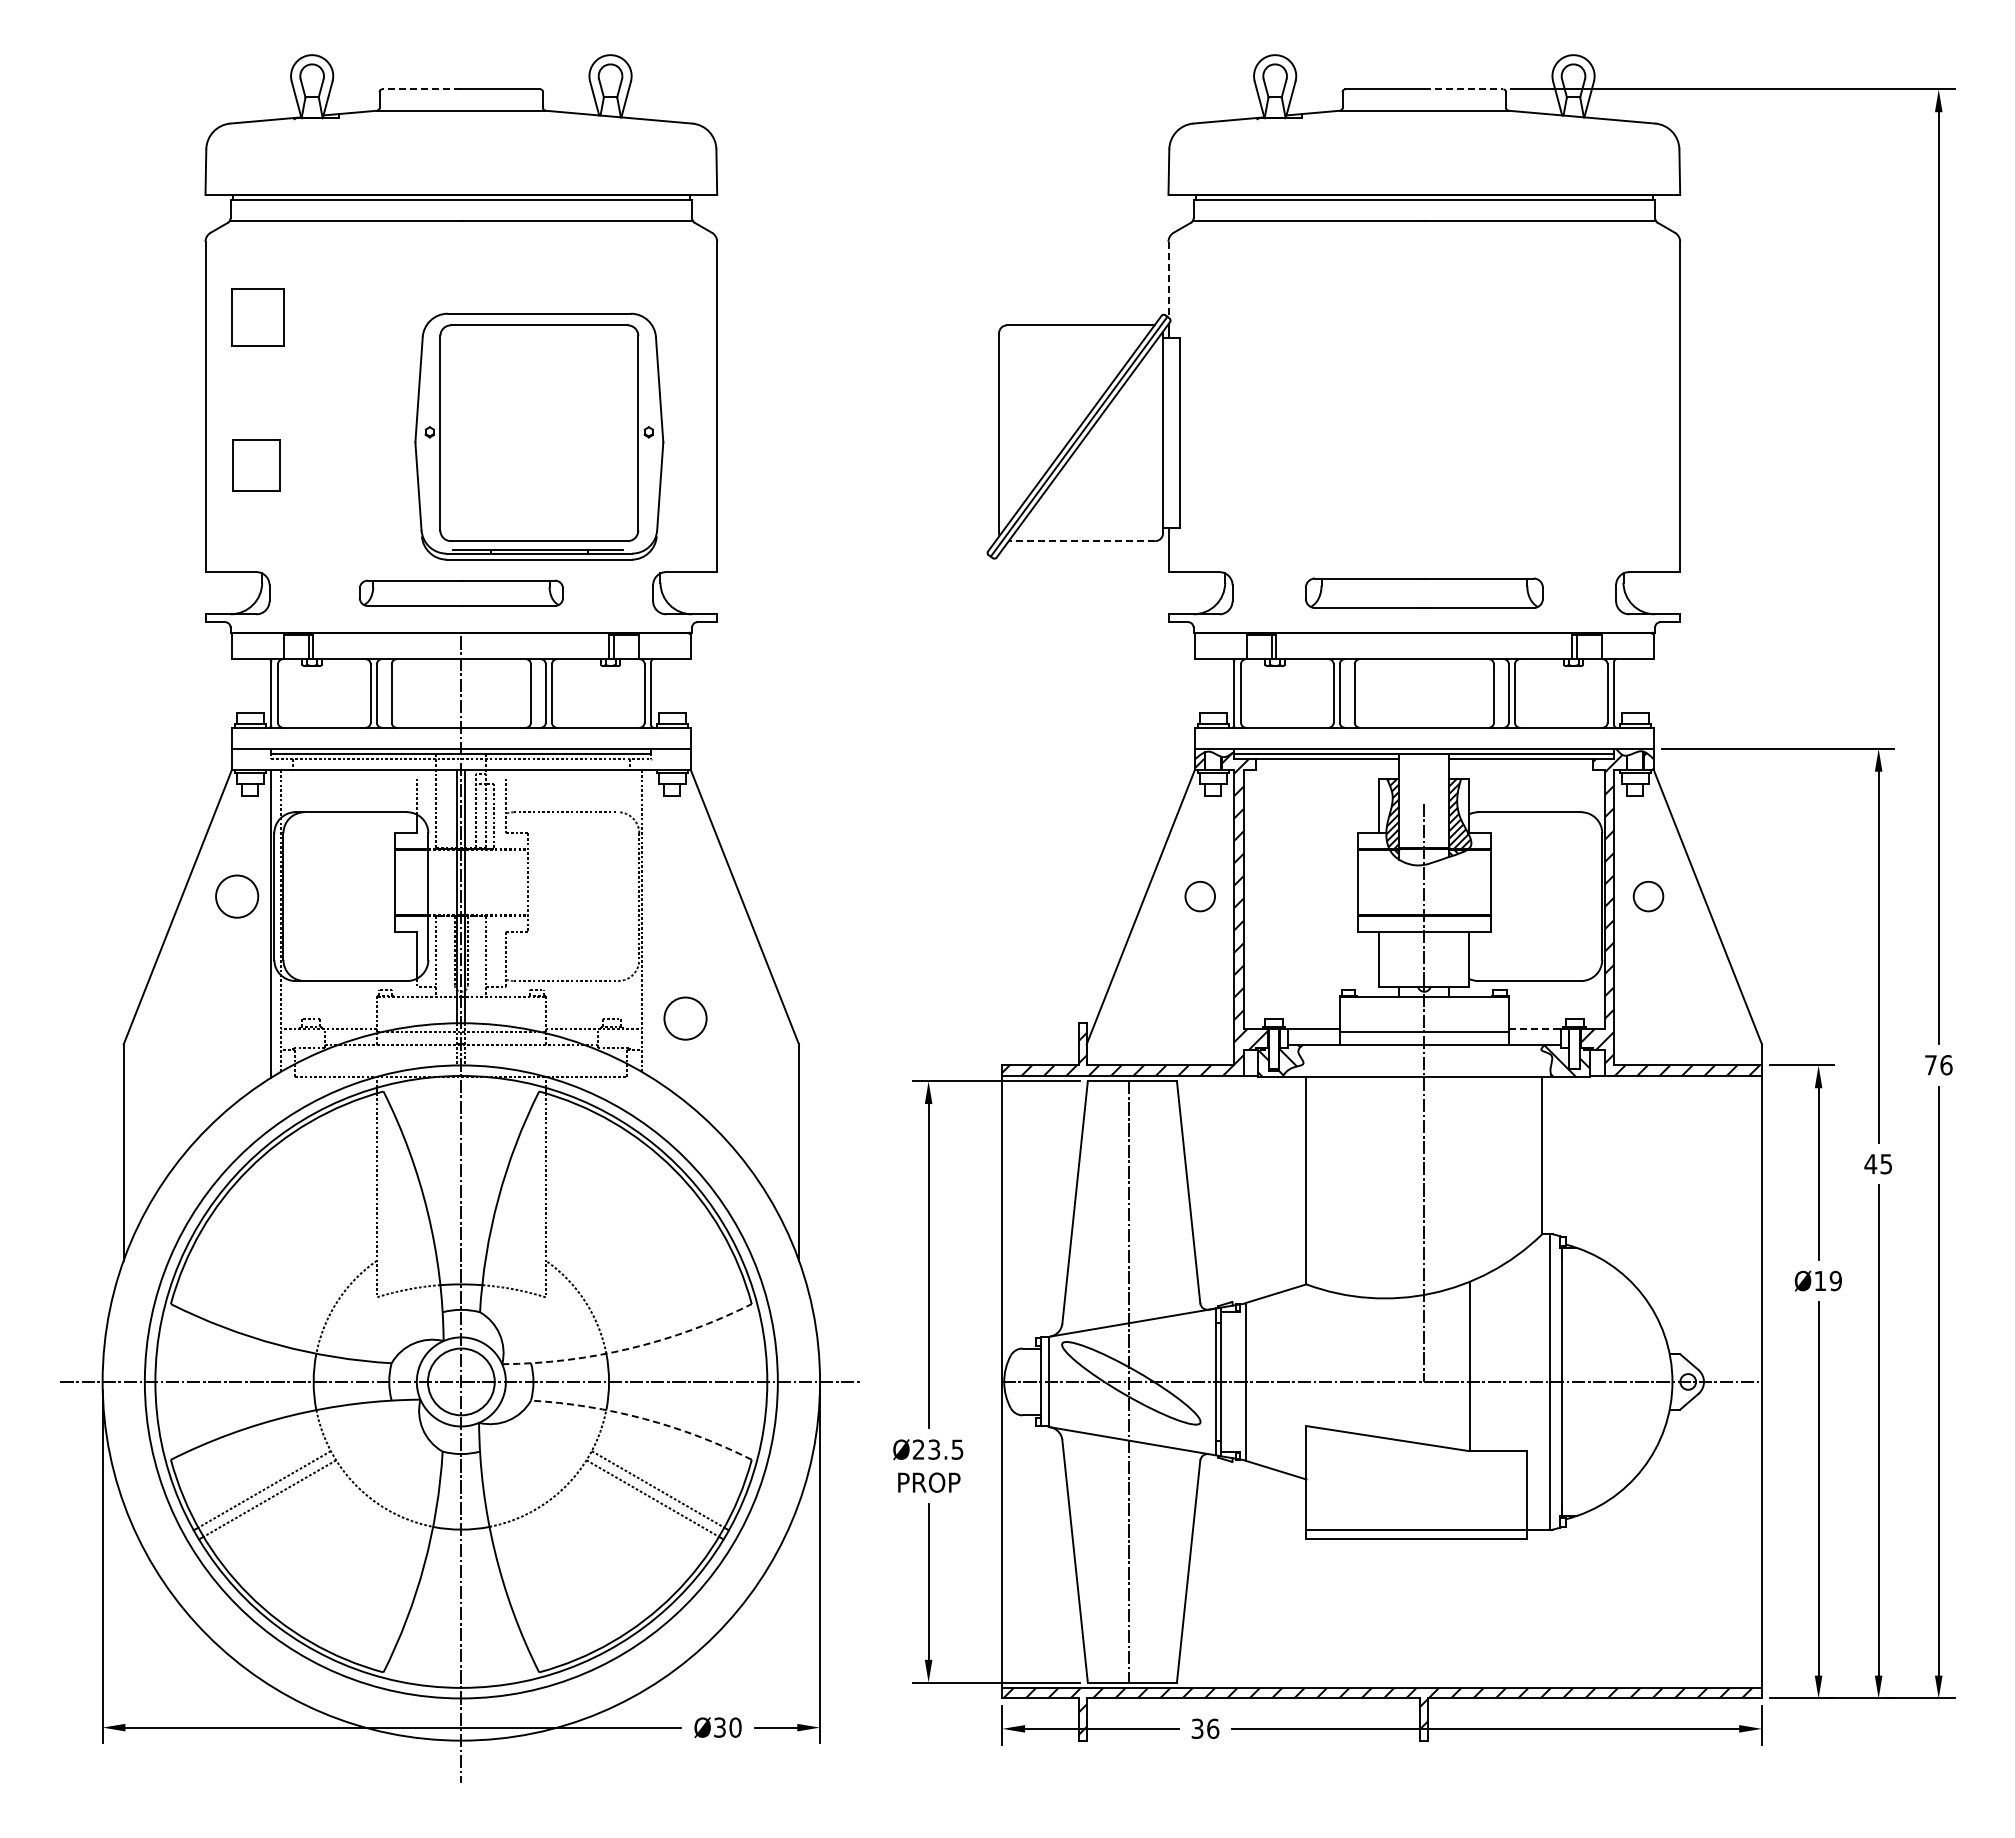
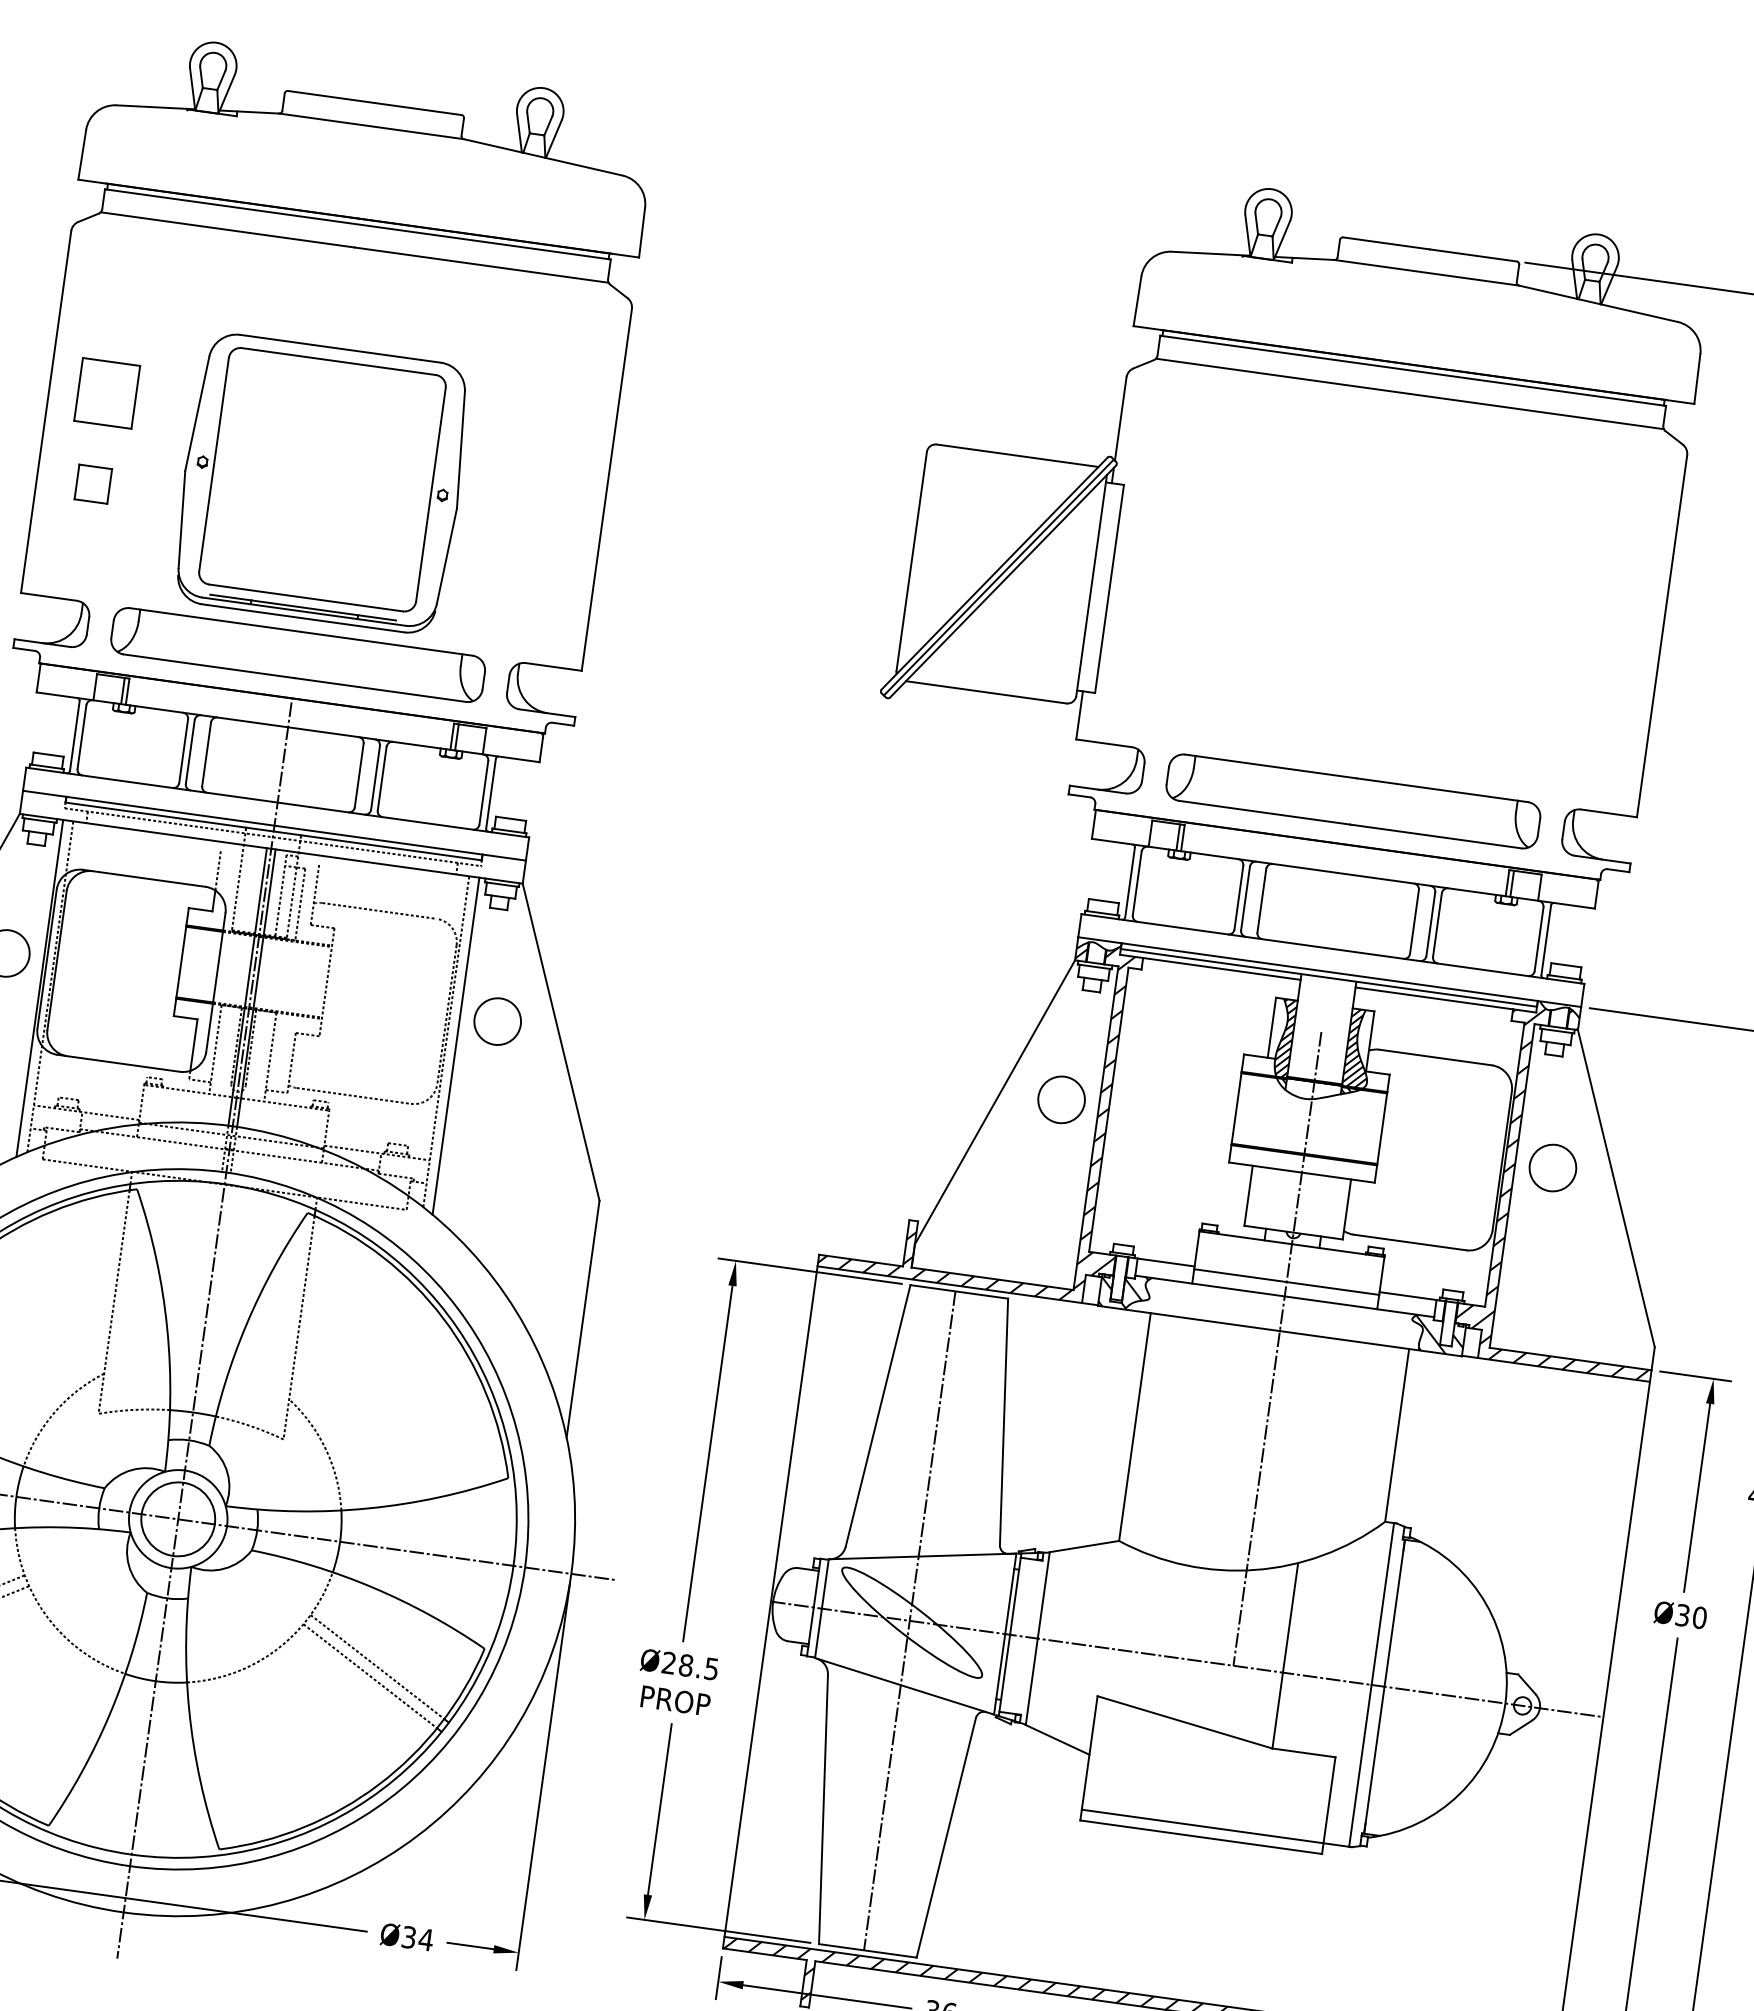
line: (421, 89) -> (331, 97), dashed -> solid
line: (1463, 89) -> (1472, 255), dashed -> solid
line: (1168, 279) -> (1120, 418), dashed -> solid
part: (257, 317) -> (106, 393), moved
part: (539, 436) -> (322, 483), moved
part: (256, 465) -> (93, 483), size x0.62
line: (1081, 541) -> (985, 692), dashed -> solid
part: (461, 593) -> (298, 655), size x1.67
part: (1424, 593) -> (1353, 801), size x1.43
circle: (1200, 896) -> (1062, 1099), size x1.43
circle: (1648, 896) -> (1552, 1167), size x1.43
line: (651, 923) -> (456, 1045), added
circle: (685, 1018) -> (497, 1021), moved
line: (1534, 1029) -> (1407, 1296), dashed -> solid
text: (1827, 1280) -> (1690, 1615), Ø19 -> Ø30
arc: (630, 1348) -> (368, 1508), dashed -> solid
arc: (644, 1418) -> (373, 1587), dashed -> solid
text: (934, 1449) -> (686, 1665), Ø23.5 -> Ø28.5
text: (735, 1727) -> (426, 1939), Ø30 -> Ø34

